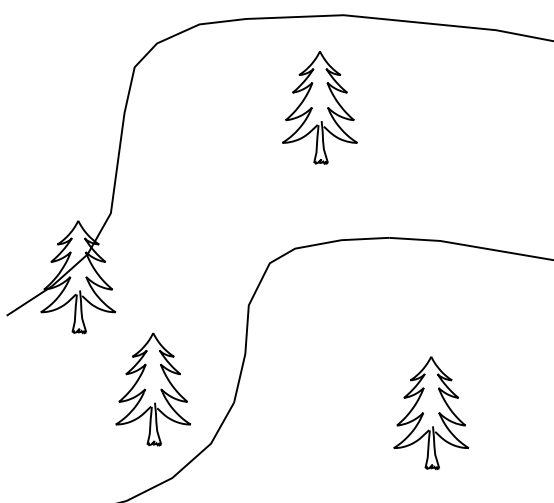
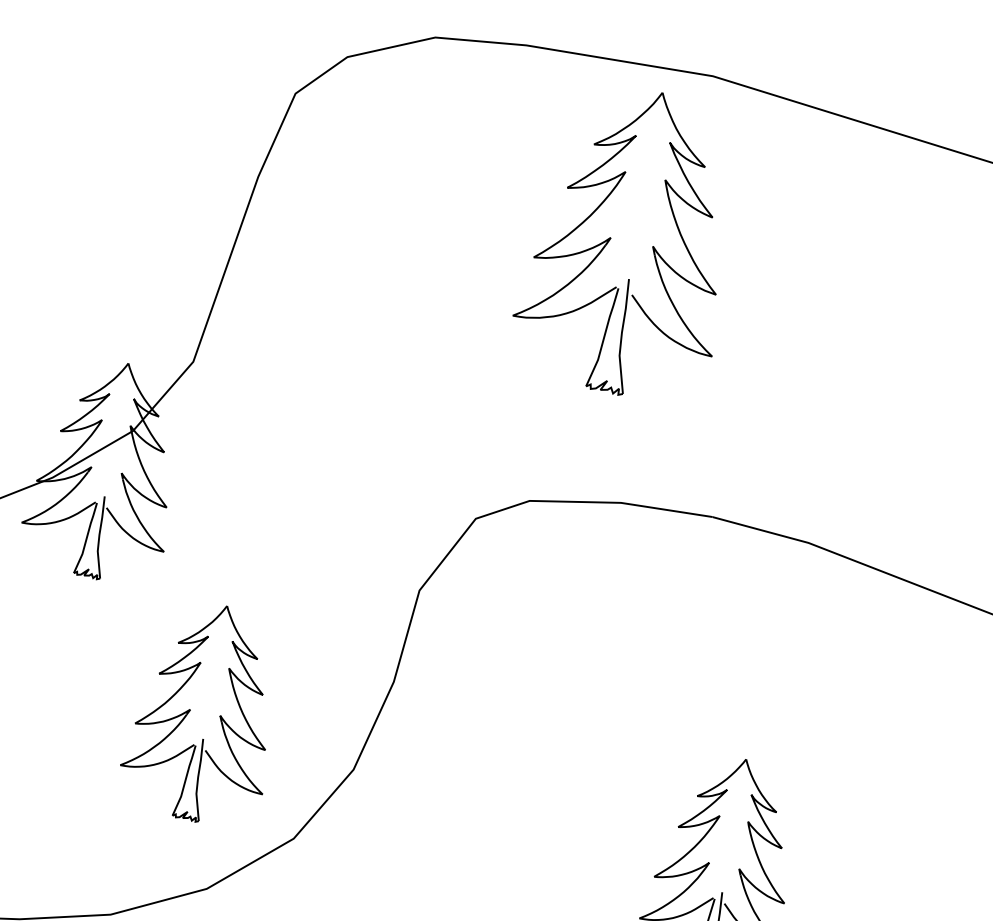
part: (319, 107) -> (631, 242), size x1.4

